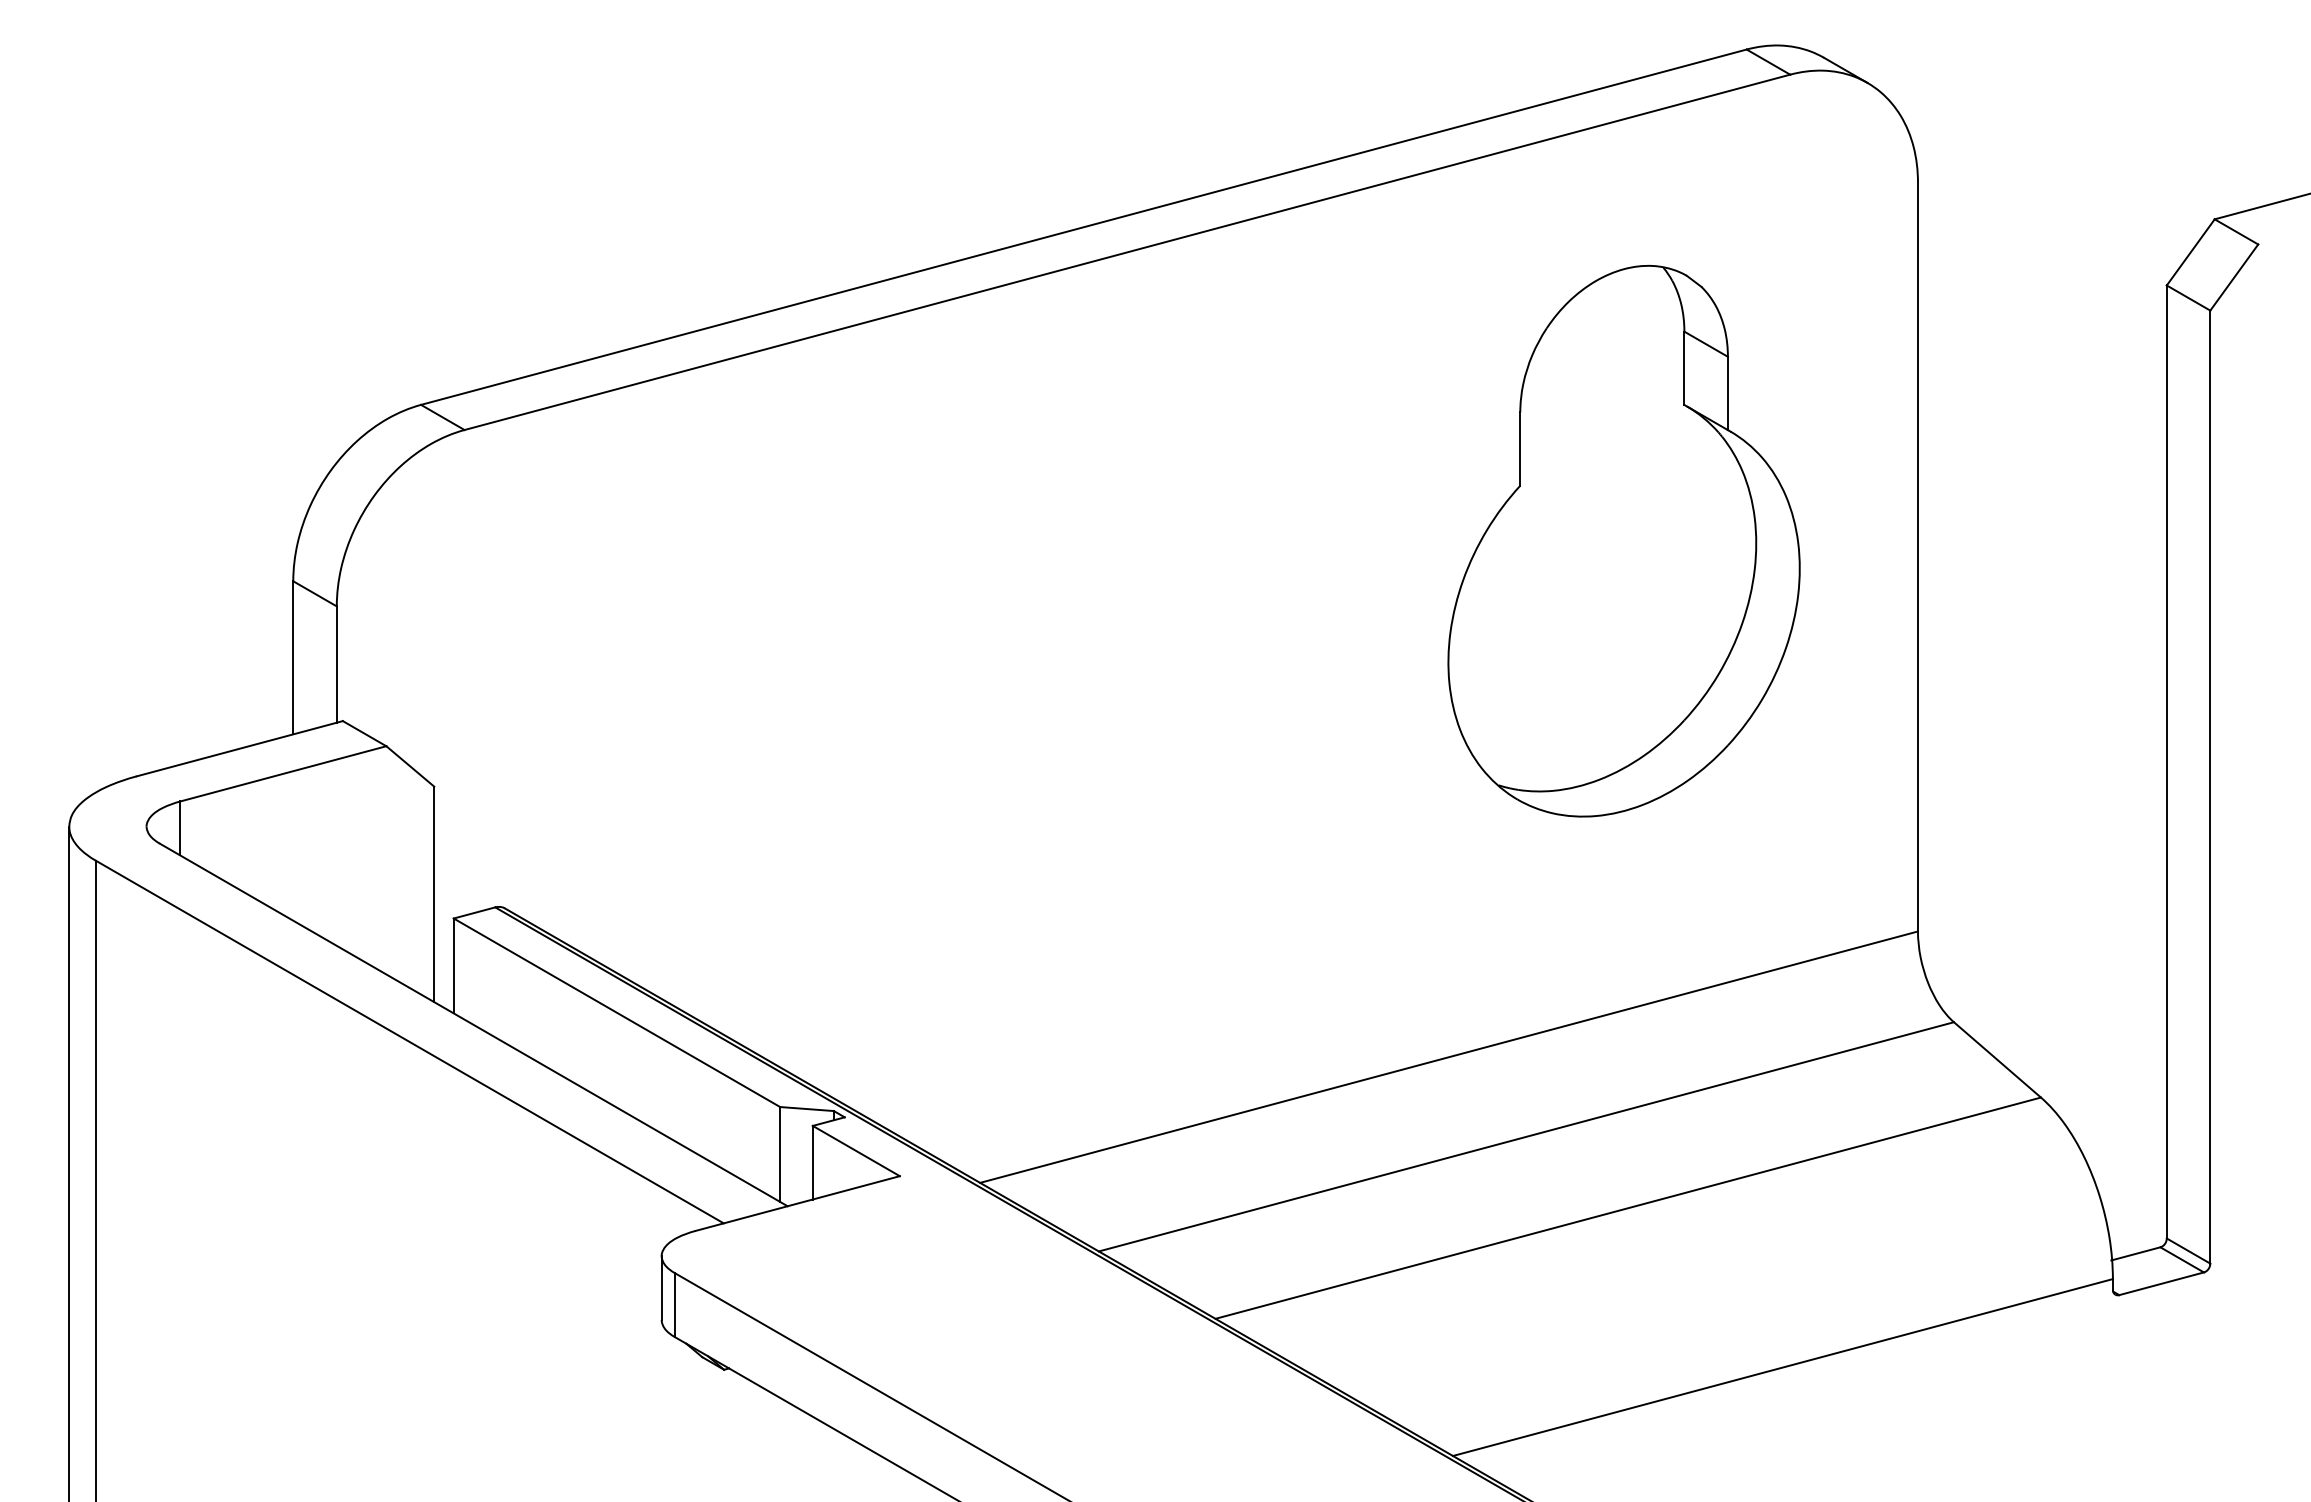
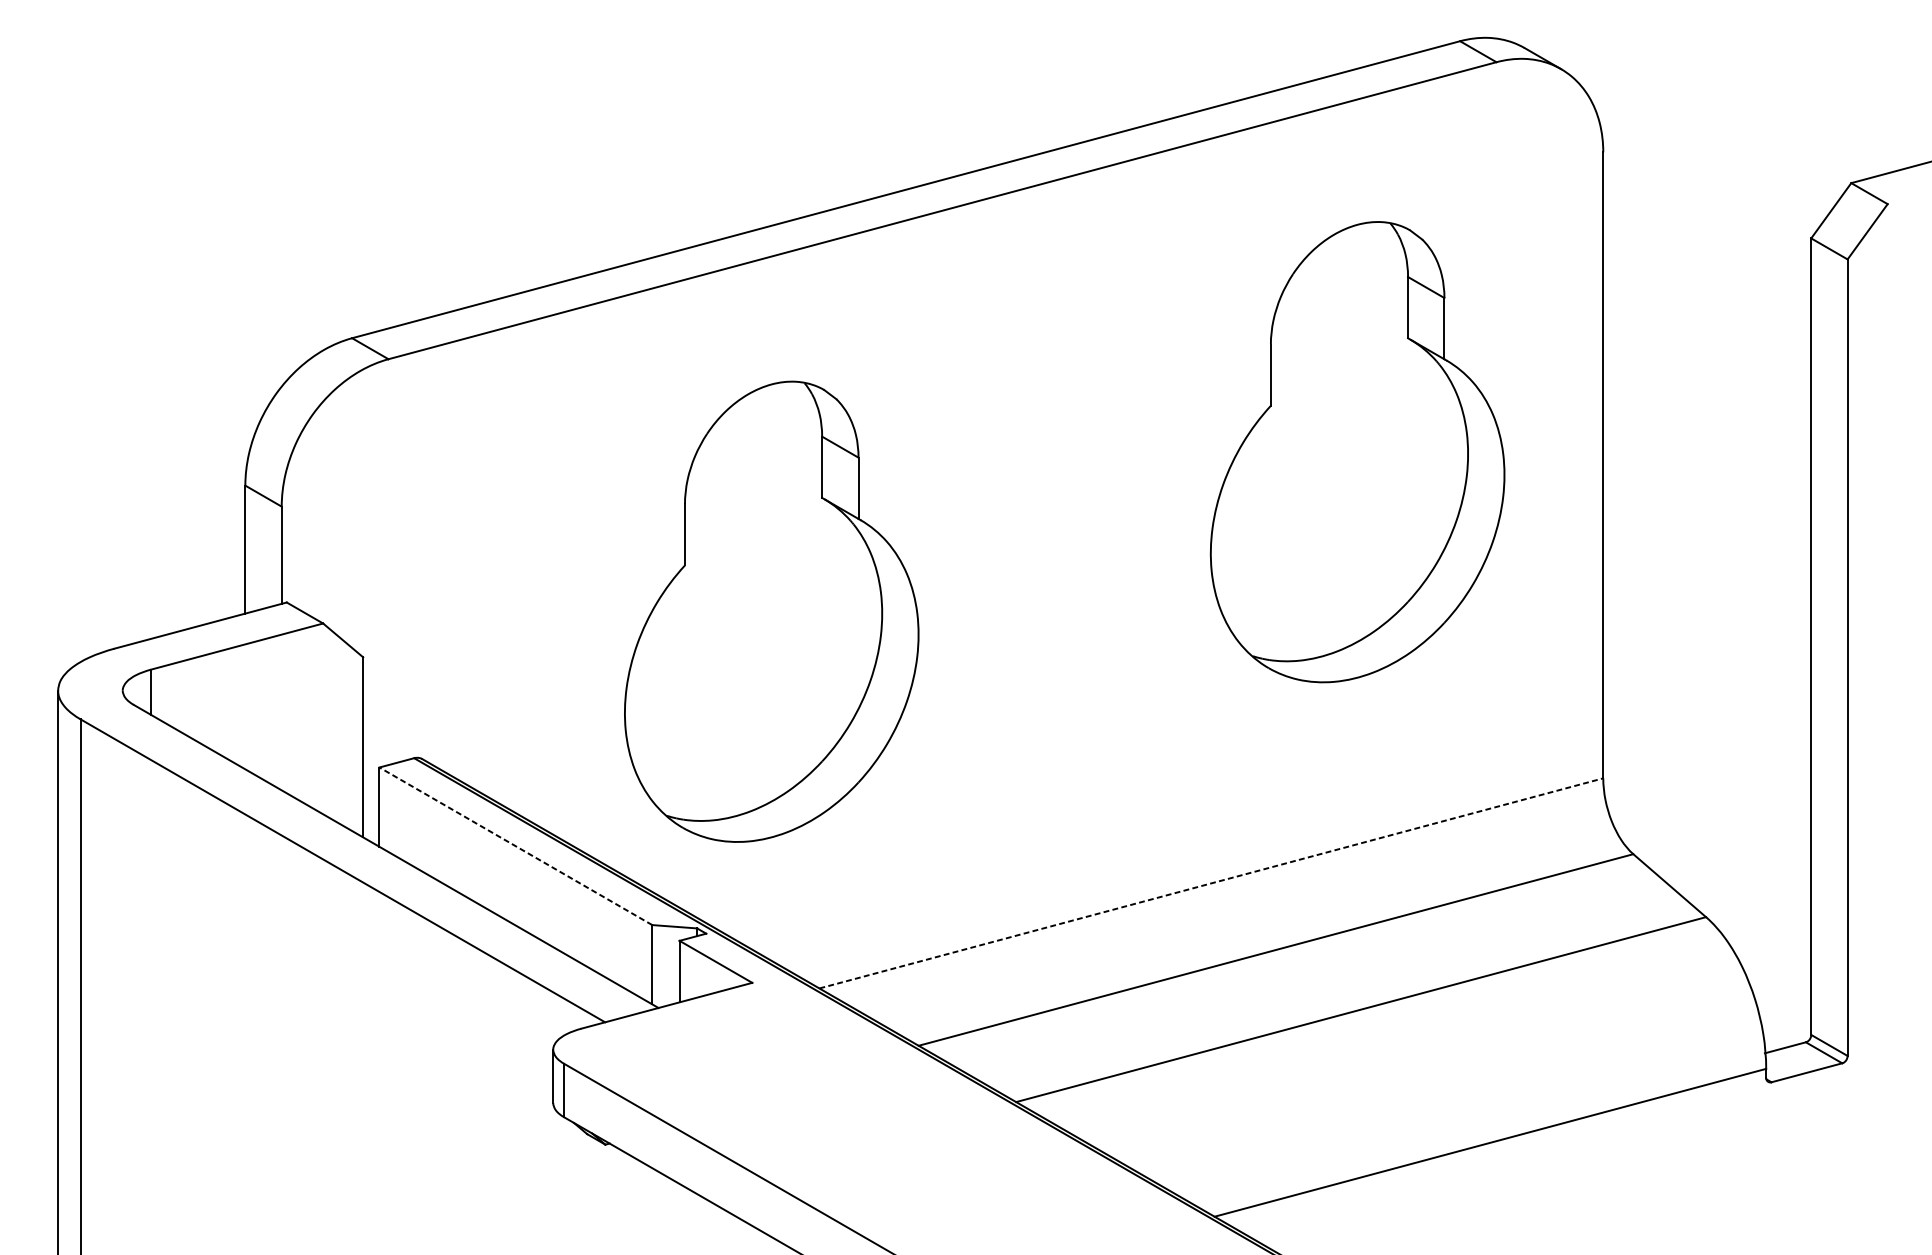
part: (922, 731) -> (771, 611), added
line: (616, 1012) -> (515, 846), solid -> dashed
line: (1449, 1057) -> (1211, 883), solid -> dashed

